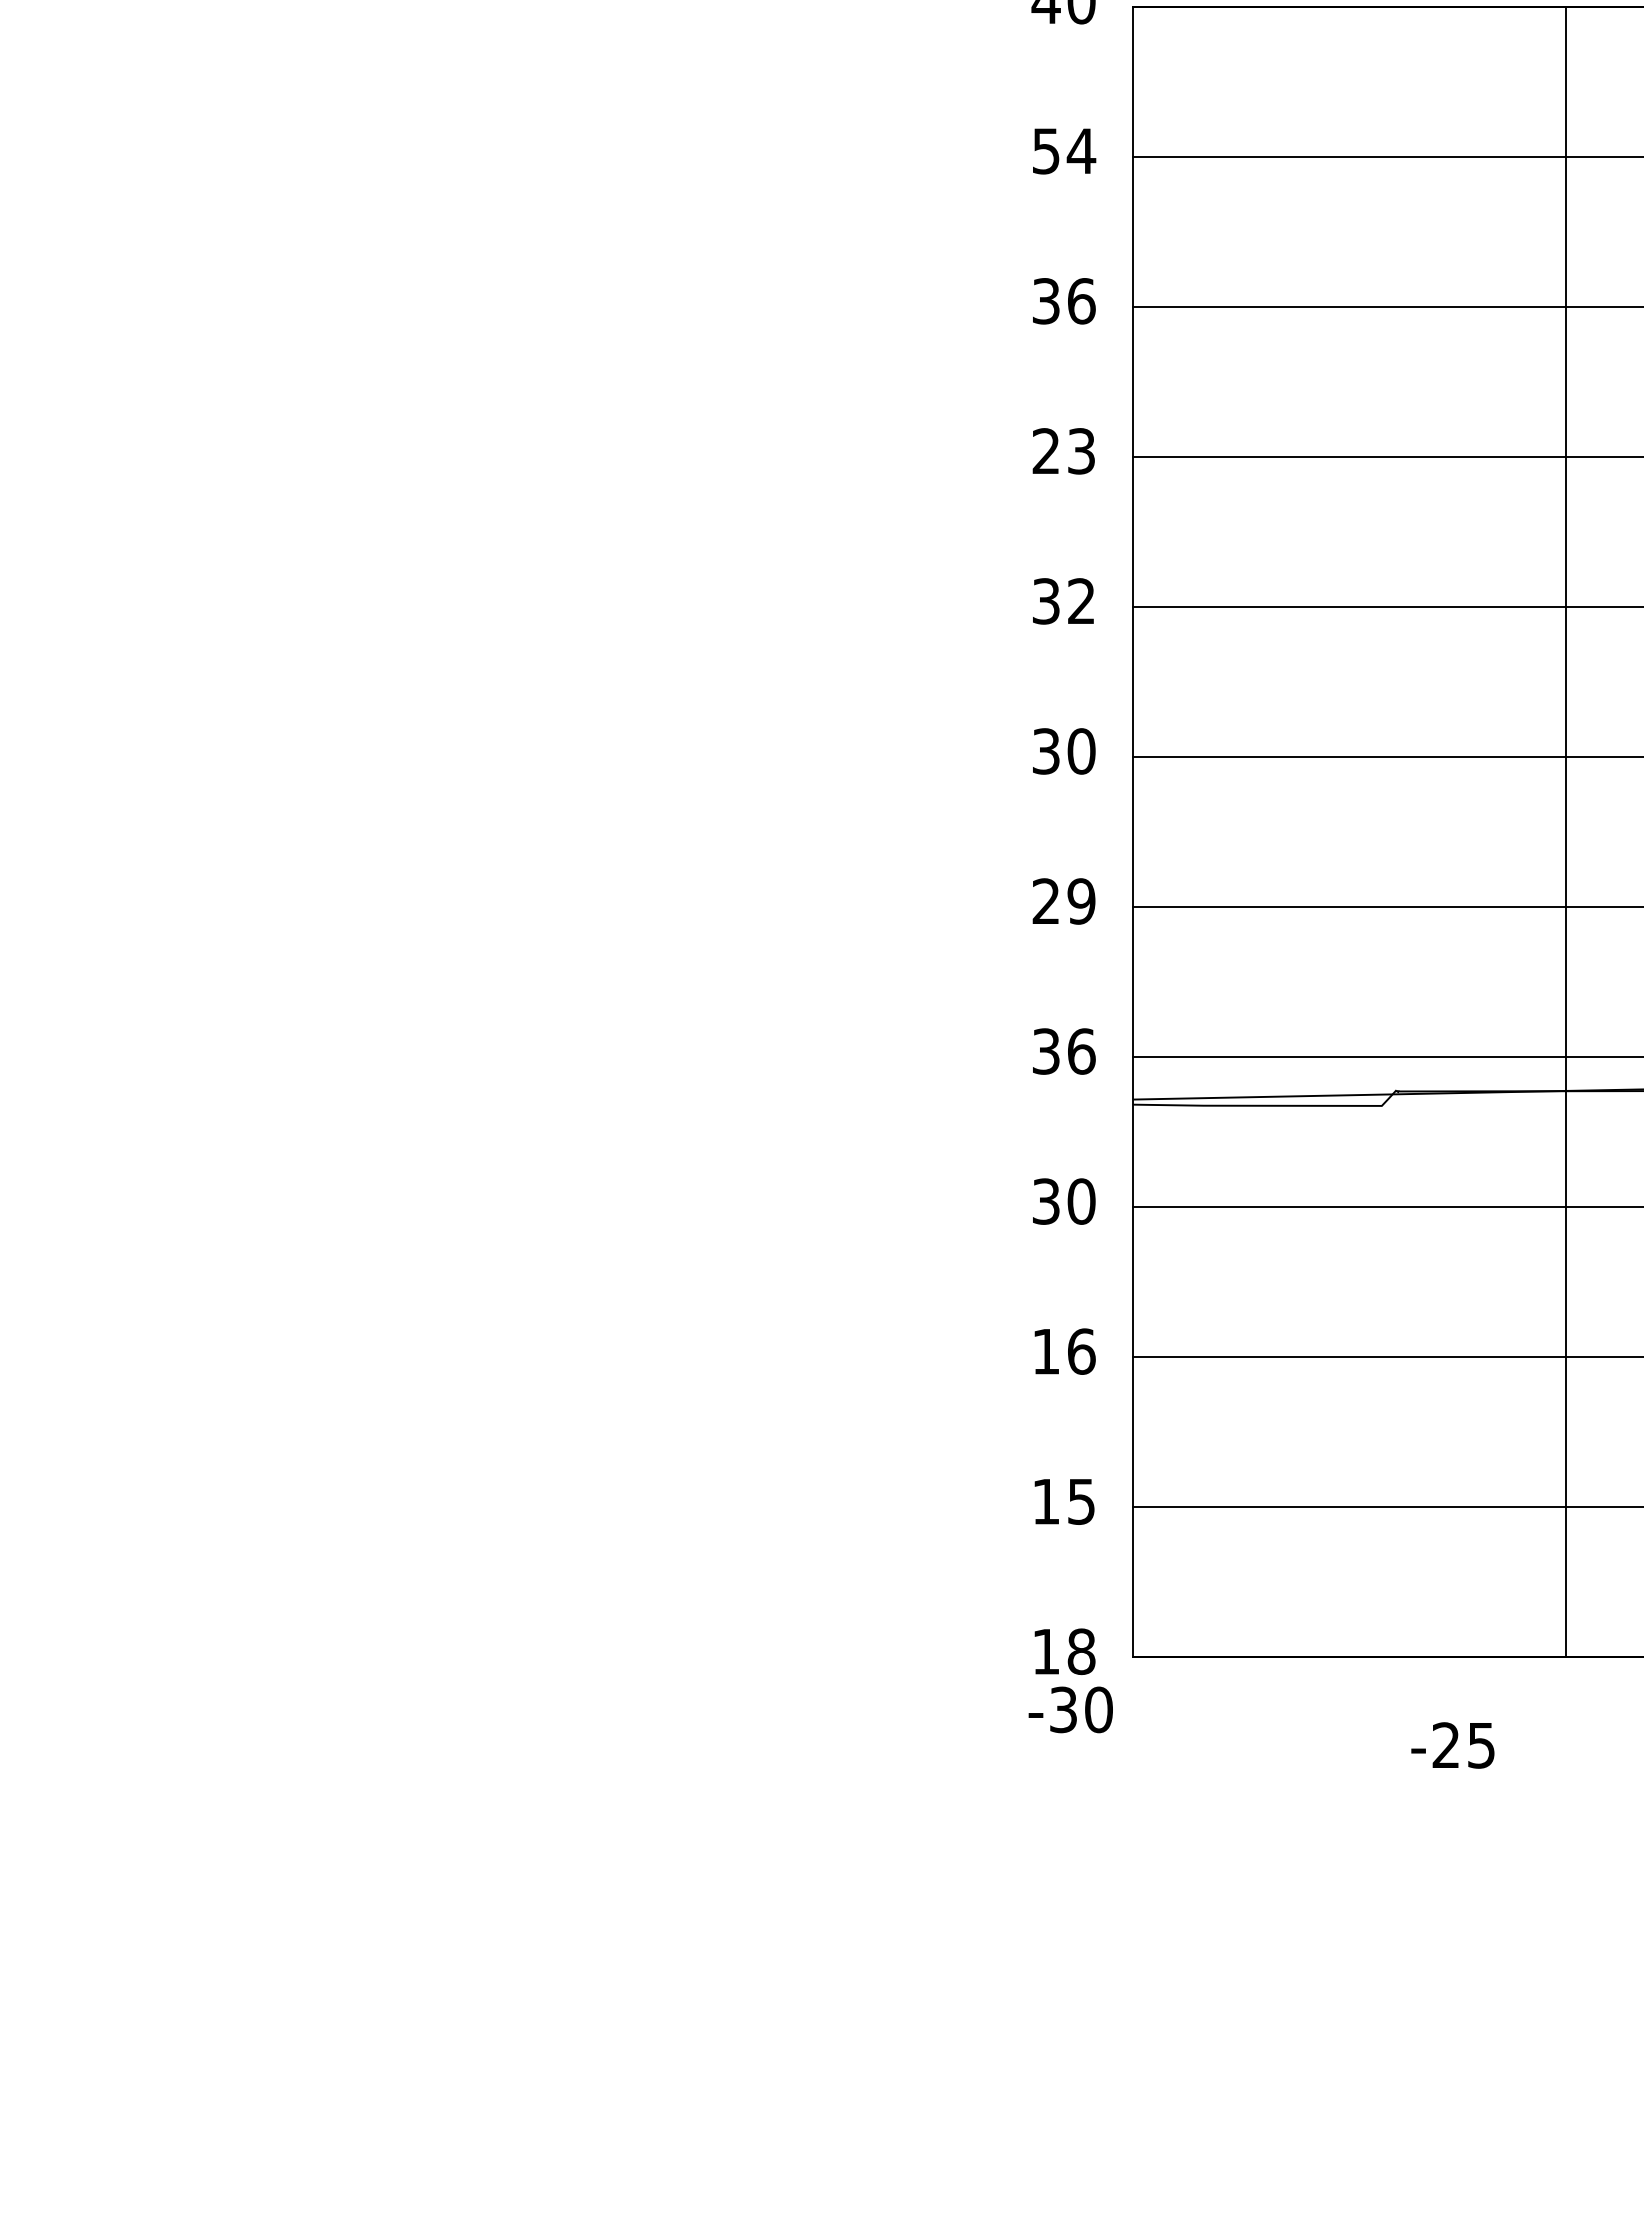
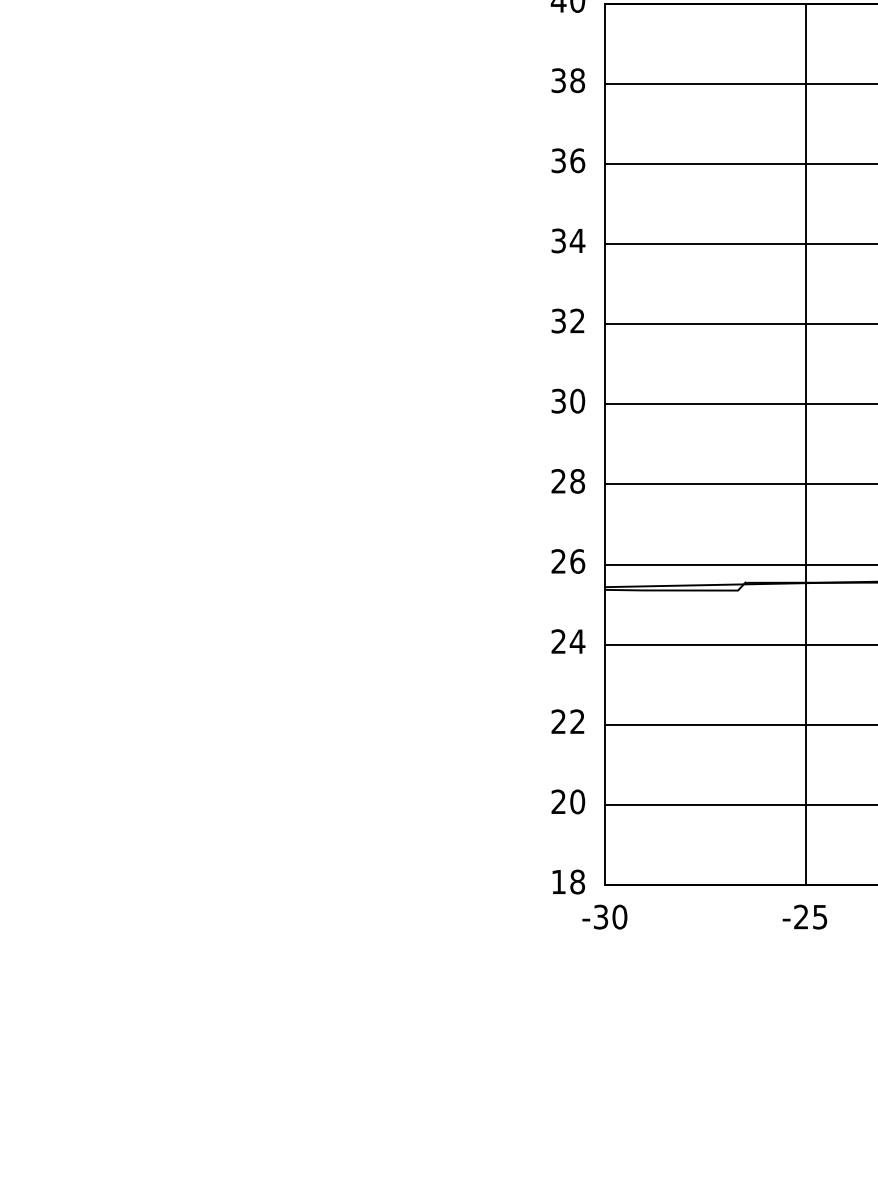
text: (1064, 150) -> (568, 80), 54 -> 38
text: (1064, 450) -> (568, 240), 23 -> 34
line: (1566, 832) -> (805, 444), moved
text: (1081, 901) -> (577, 481), 29 -> 28
text: (1045, 1051) -> (558, 561), 36 -> 26
text: (1064, 1201) -> (568, 641), 30 -> 24
text: (1064, 1351) -> (568, 721), 16 -> 22
text: (1064, 1500) -> (568, 801), 15 -> 20
text: (1070, 1708) -> (604, 916), moved
text: (1452, 1744) -> (804, 916), moved

